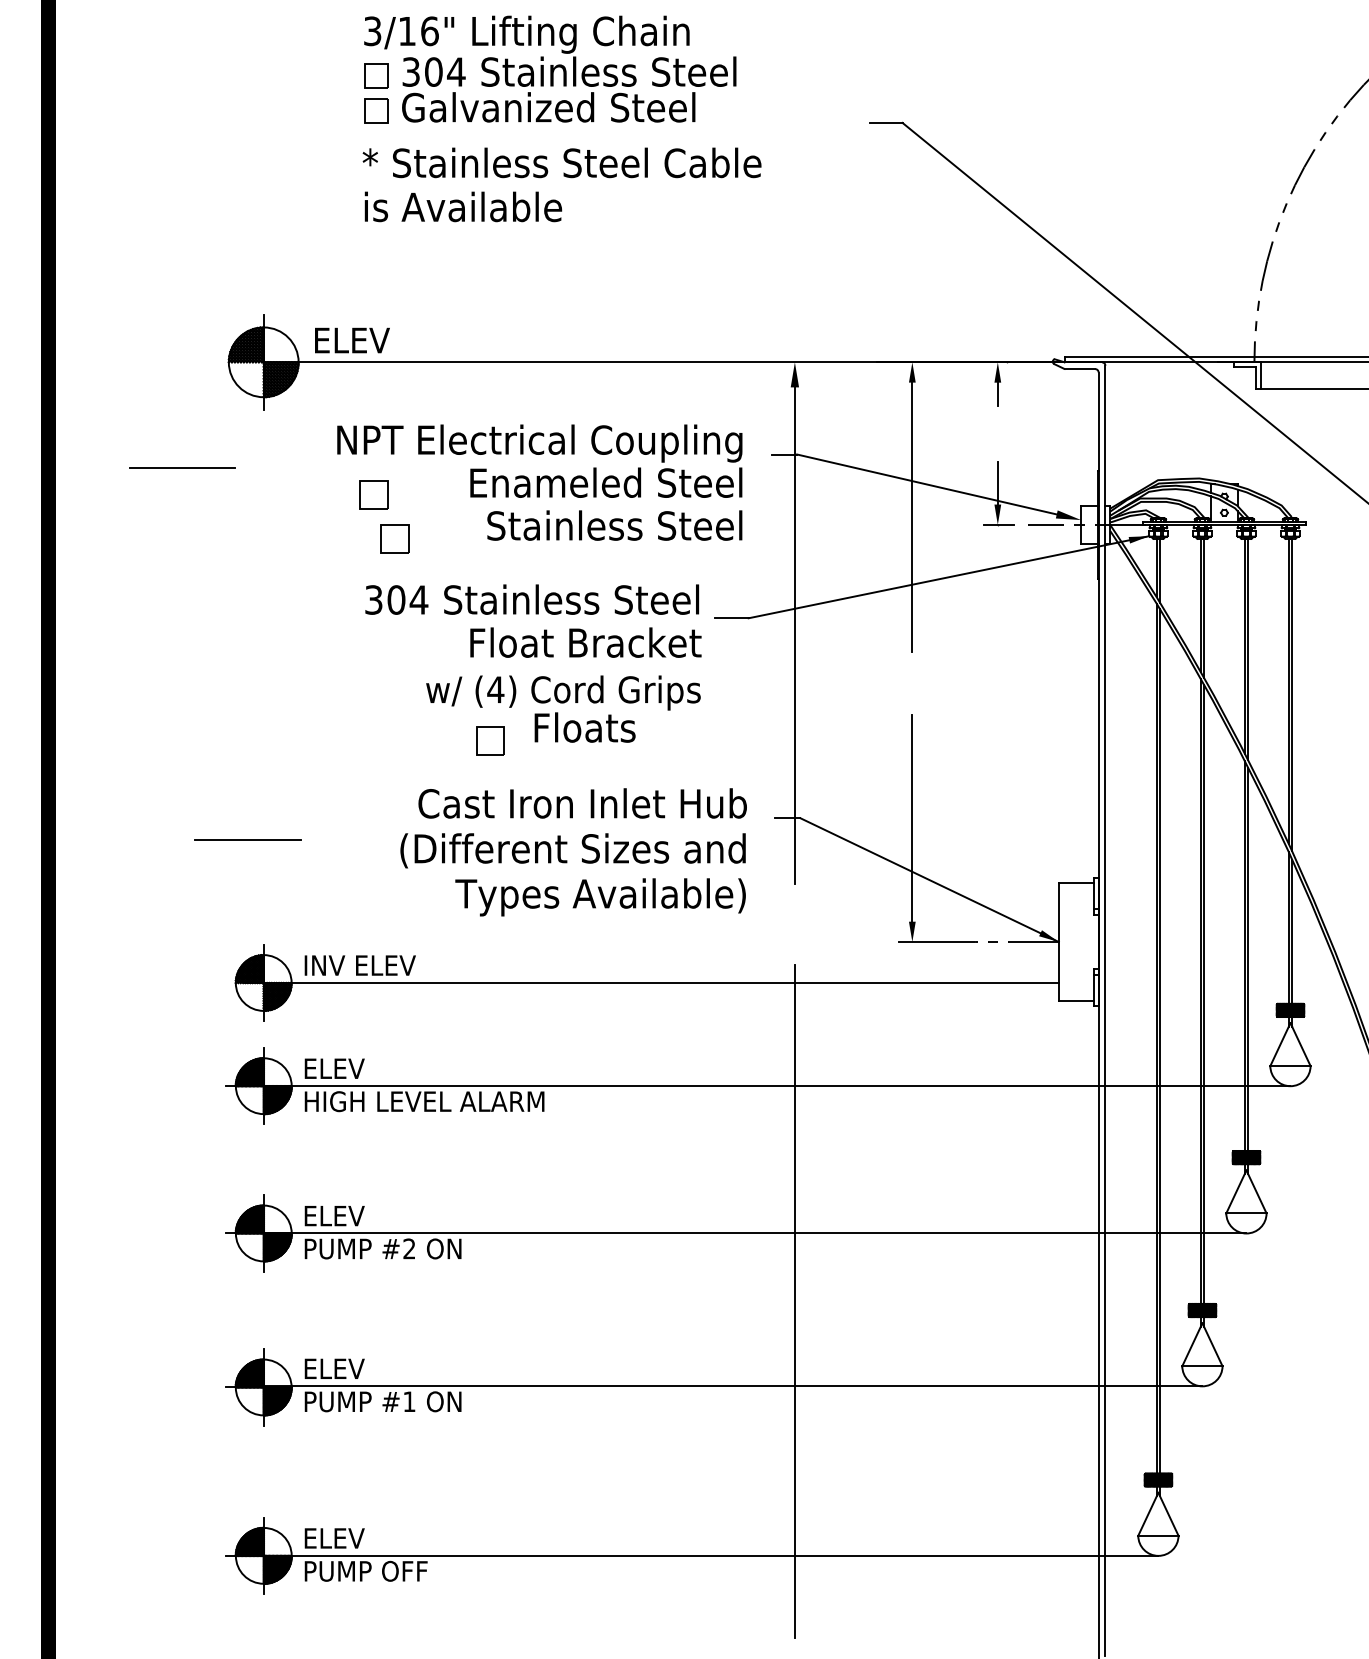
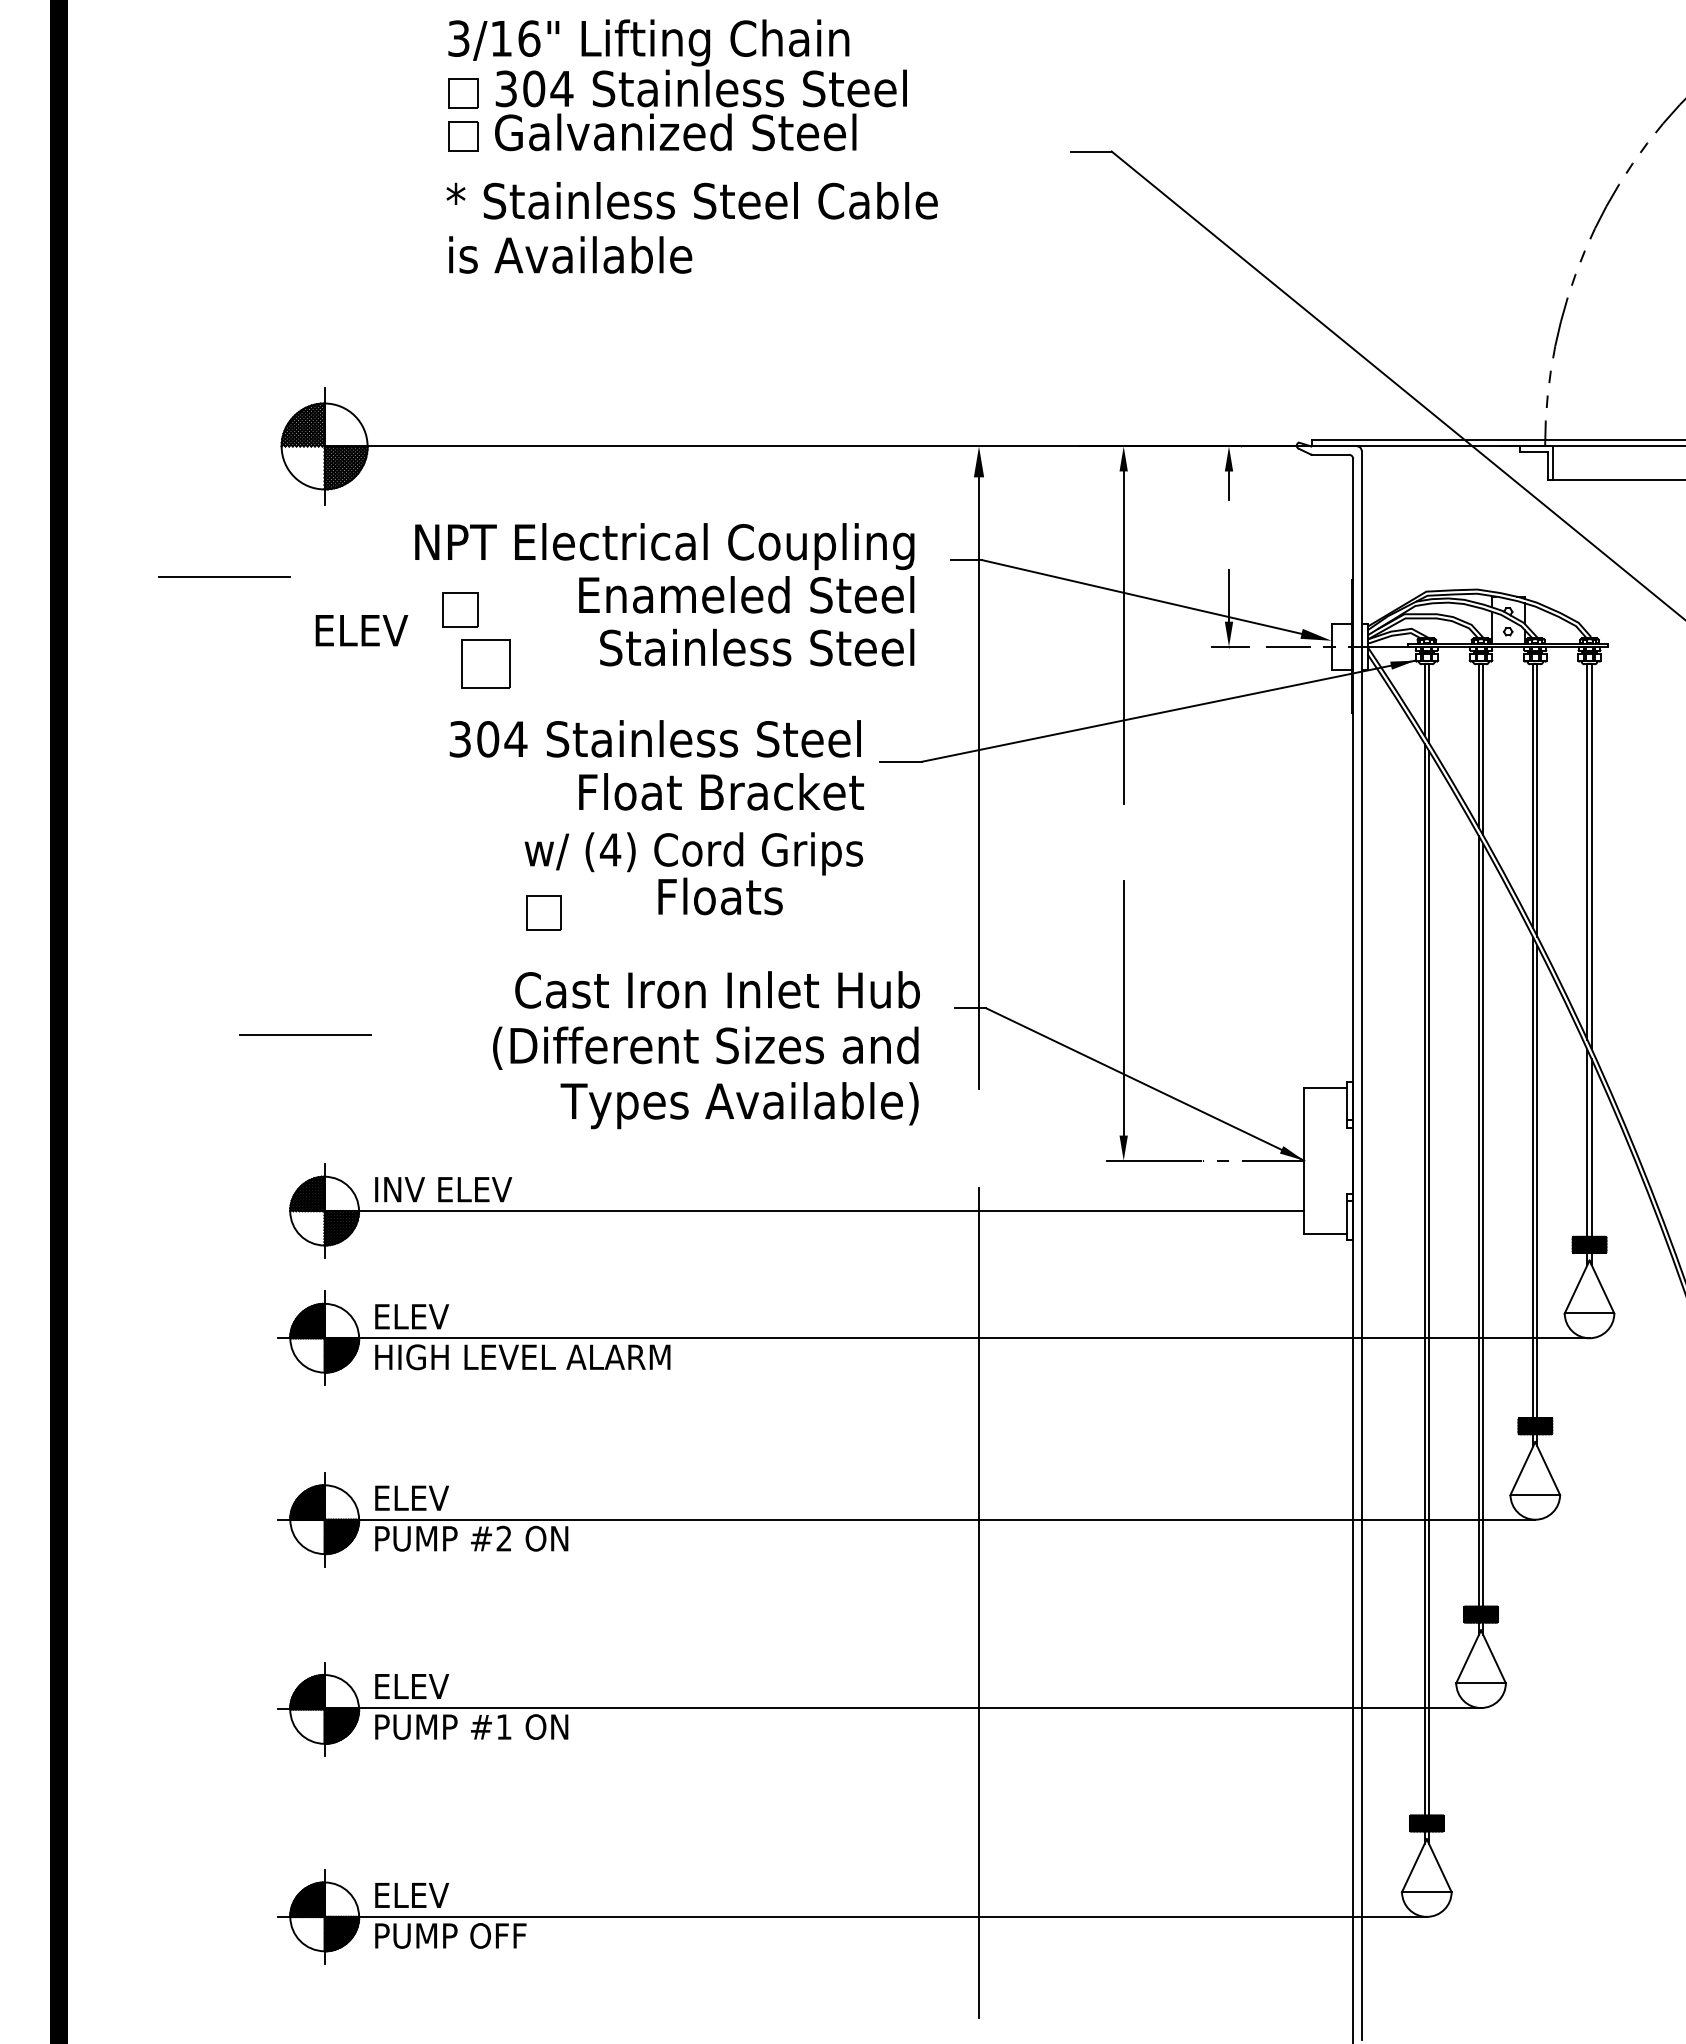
text: (352, 340) -> (361, 630), moved
part: (395, 539) -> (486, 664), size x1.4
part: (490, 740) -> (543, 912), moved

